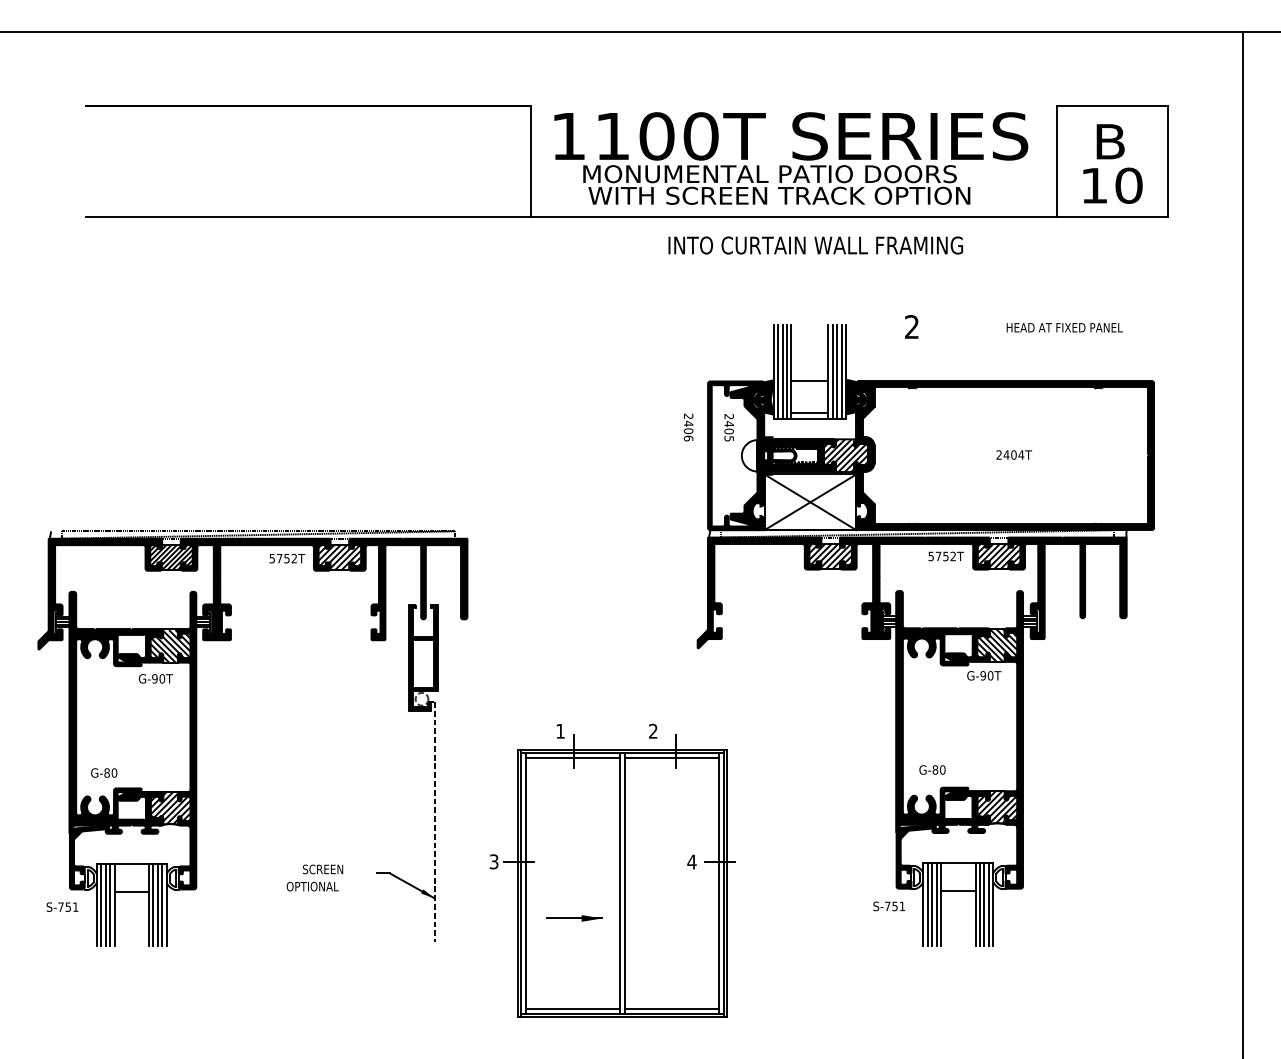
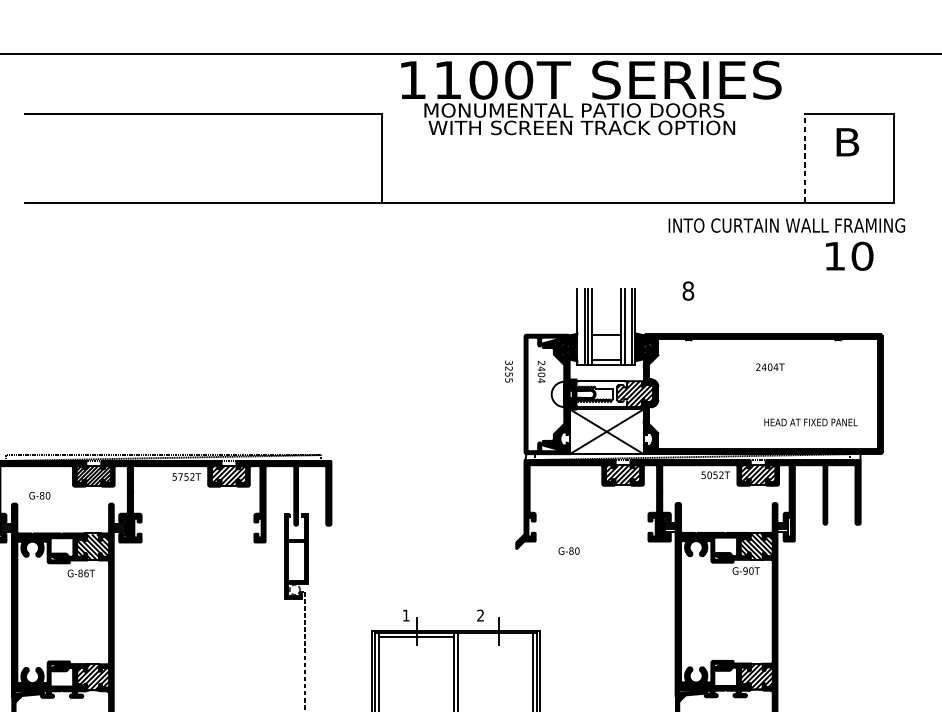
text: (791, 158) -> (591, 97), moved
line: (1056, 161) -> (804, 158), solid -> dashed
text: (1112, 185) -> (849, 256), moved
text: (815, 245) -> (786, 225), moved
text: (912, 327) -> (688, 291), 2 -> 8
text: (1064, 327) -> (810, 422), moved
line: (778, 371) -> (581, 326), removed
line: (837, 371) -> (628, 326), removed
text: (688, 427) -> (508, 371), 2406 -> 3255
text: (728, 438) -> (541, 380), 2405 -> 2404
text: (1013, 454) -> (769, 366), moved
fill: (803, 455) -> (601, 394), removed
text: (938, 556) -> (709, 475), 5752T -> 5052T
text: (158, 678) -> (83, 573), G-90T -> G-86T
line: (671, 758) -> (495, 637), removed
text: (932, 769) -> (569, 550), moved
text: (104, 772) -> (40, 495), moved

